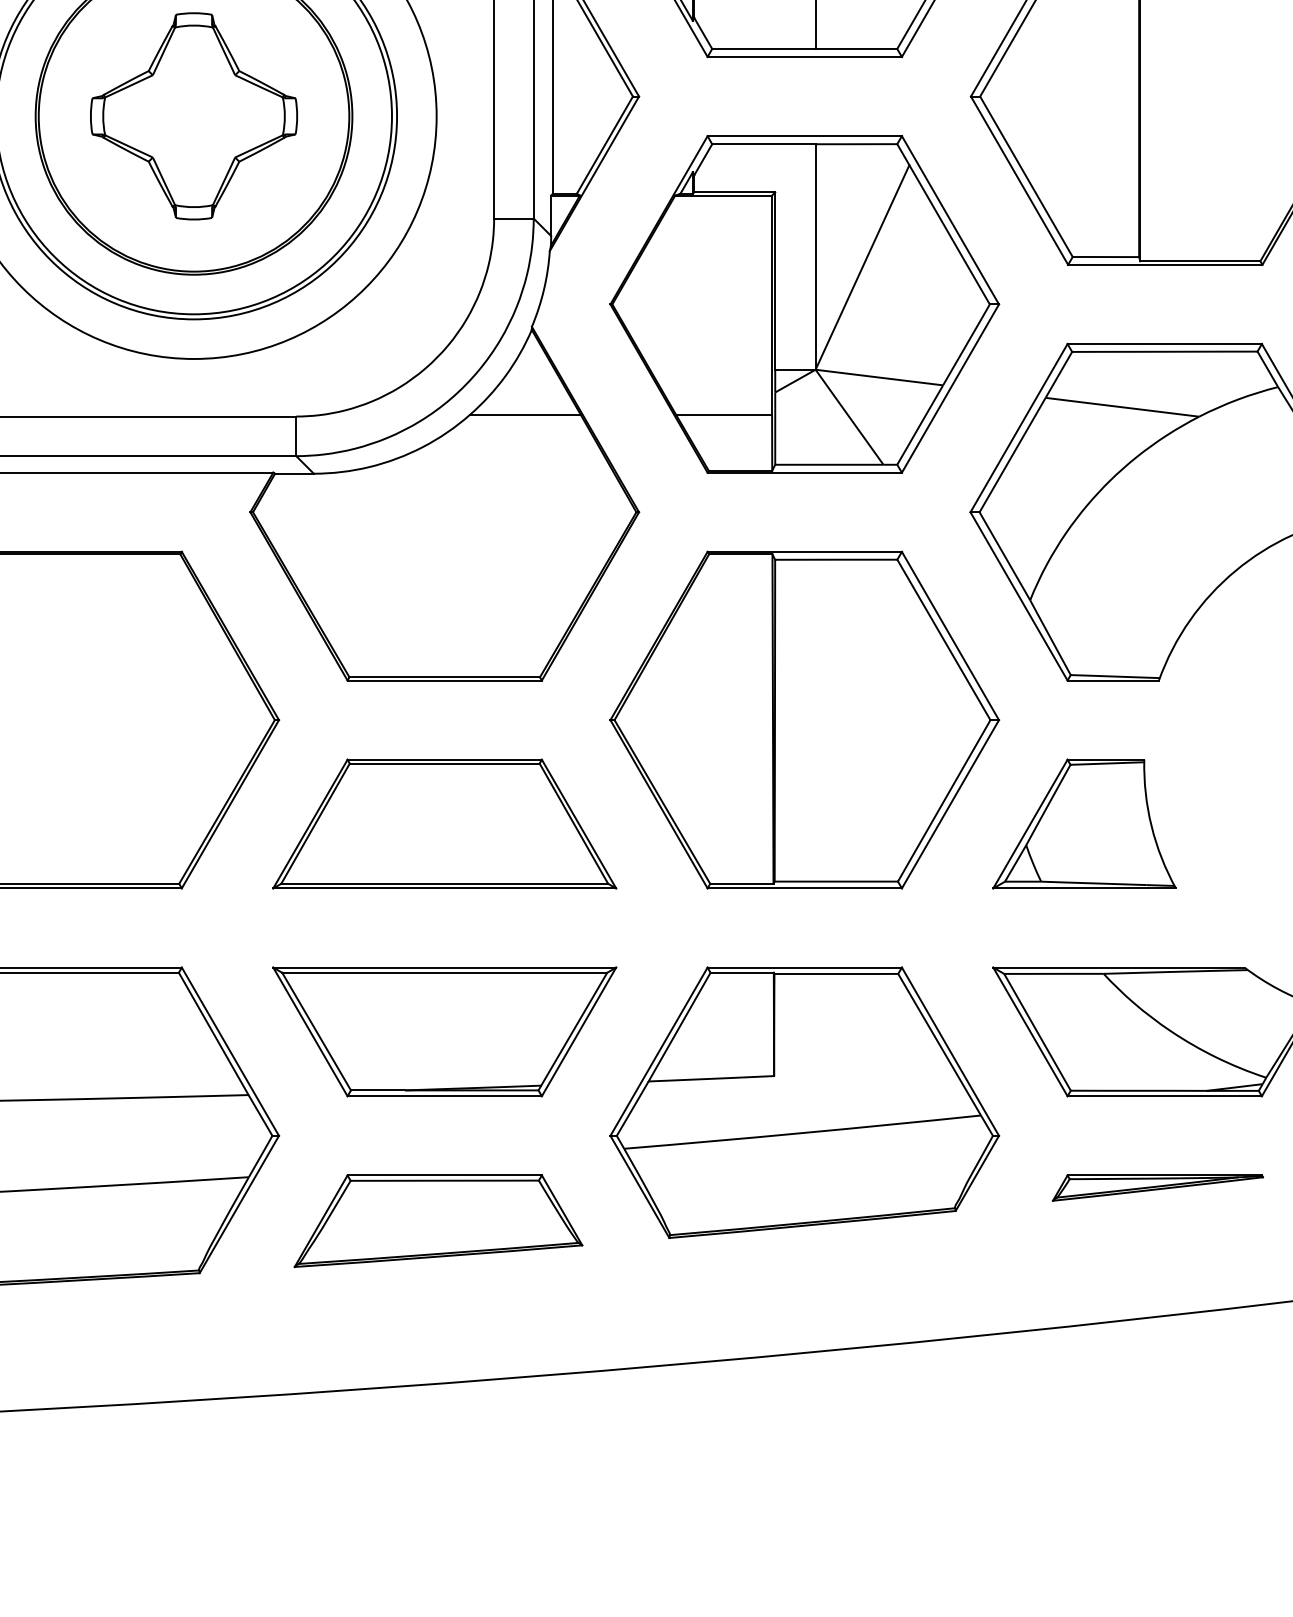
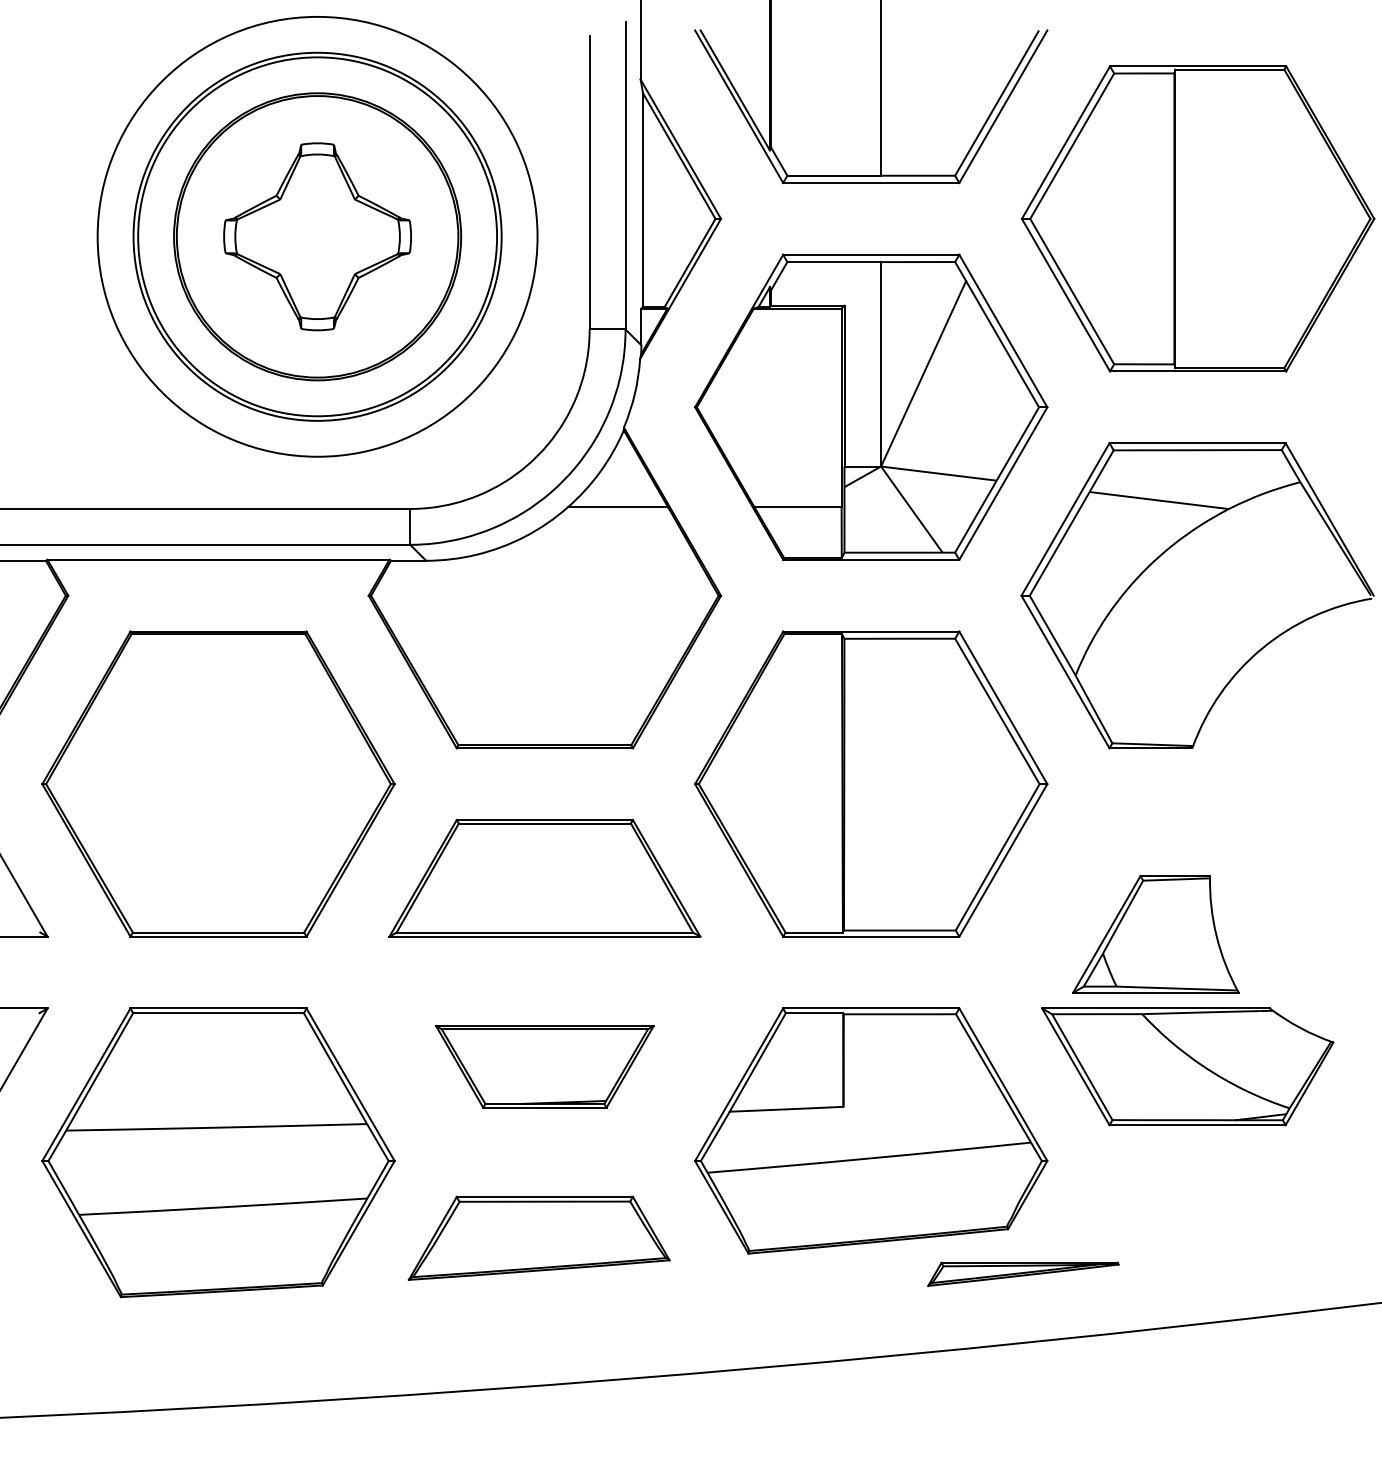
part: (1084, 823) -> (1155, 933), moved
part: (444, 1031) -> (544, 1066), size x0.7
part: (1158, 1187) -> (1023, 1273), moved

